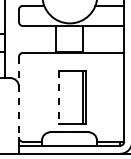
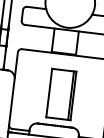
line: (18, 97) -> (13, 88), dashed -> solid
line: (58, 97) -> (49, 93), dashed -> solid

